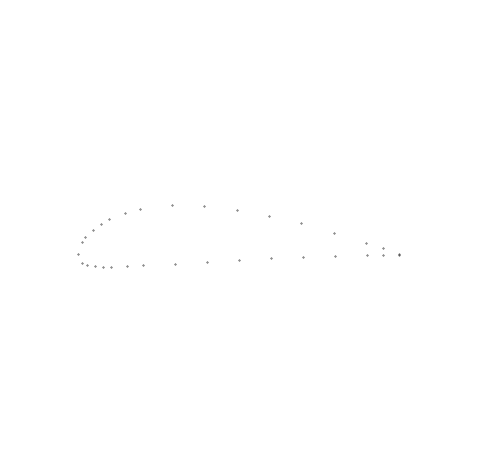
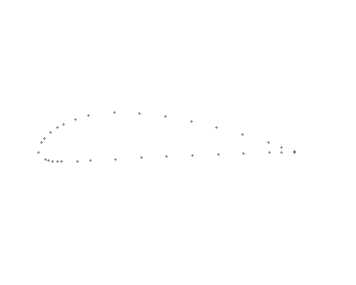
part: (96, 265) -> (53, 160), size x0.7

